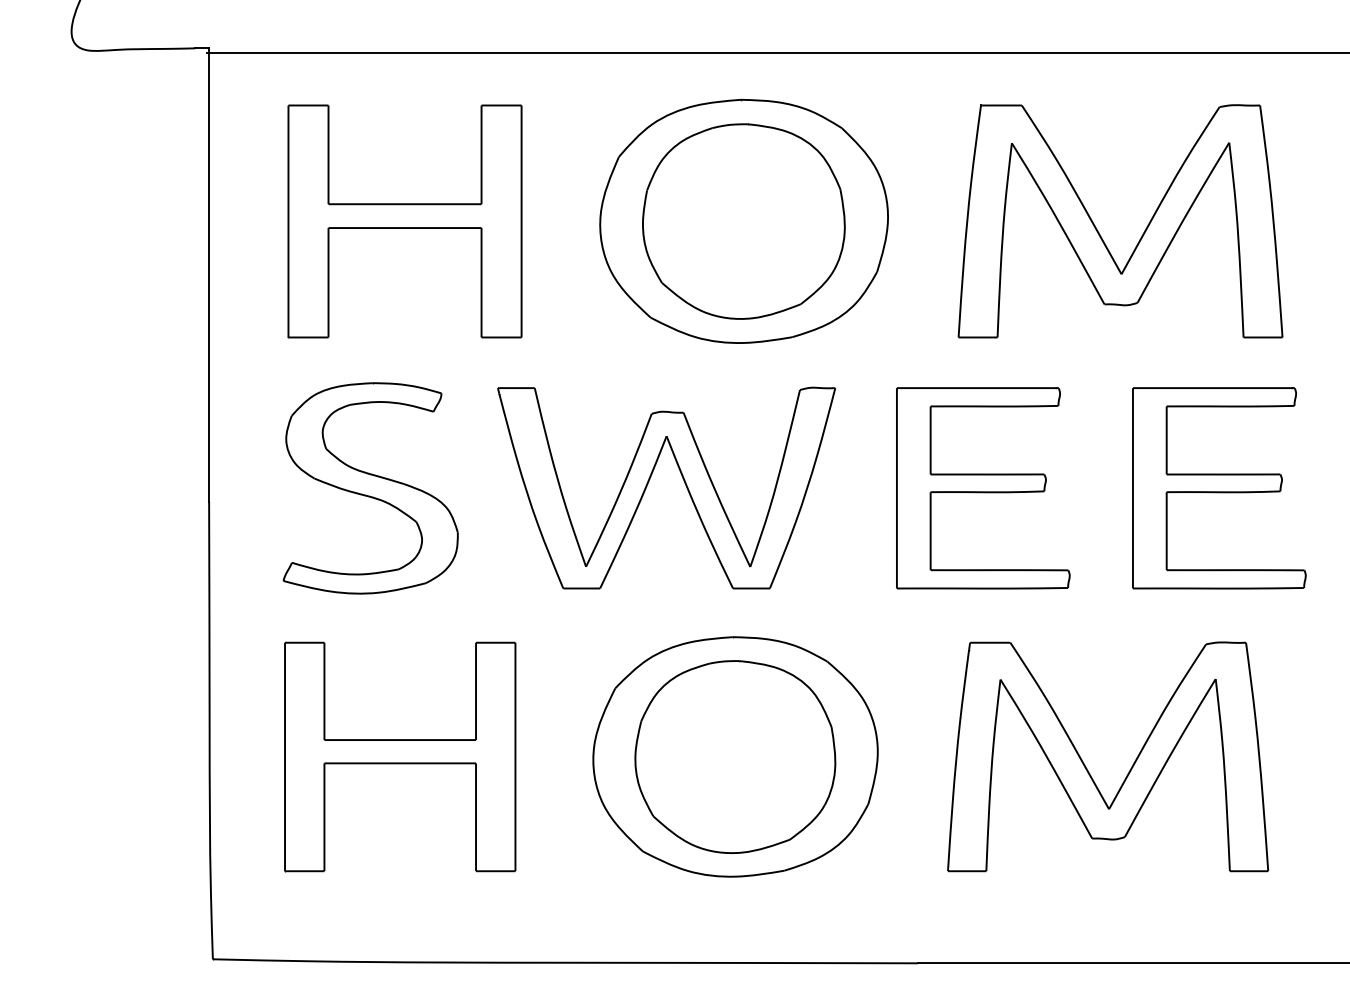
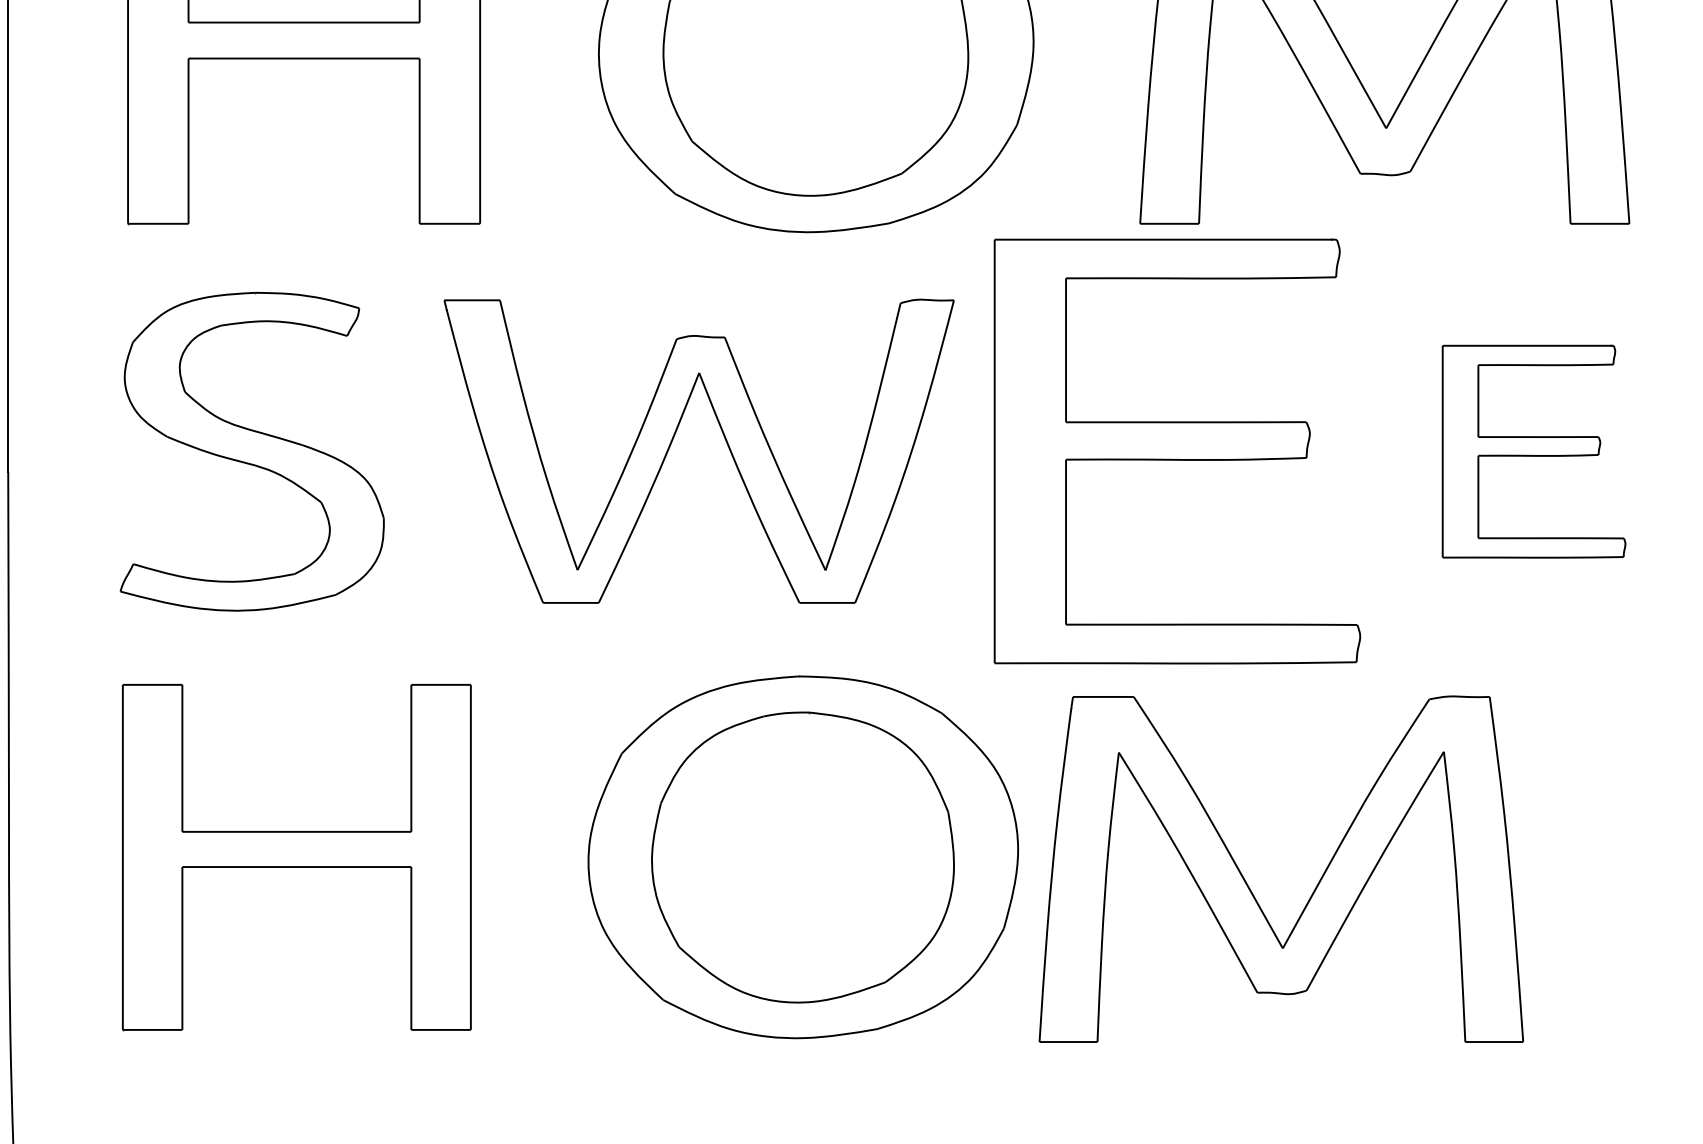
part: (983, 488) -> (1177, 451), size x1.4
part: (1219, 488) -> (1534, 451), size x0.7
part: (1086, 766) -> (1248, 883), moved

